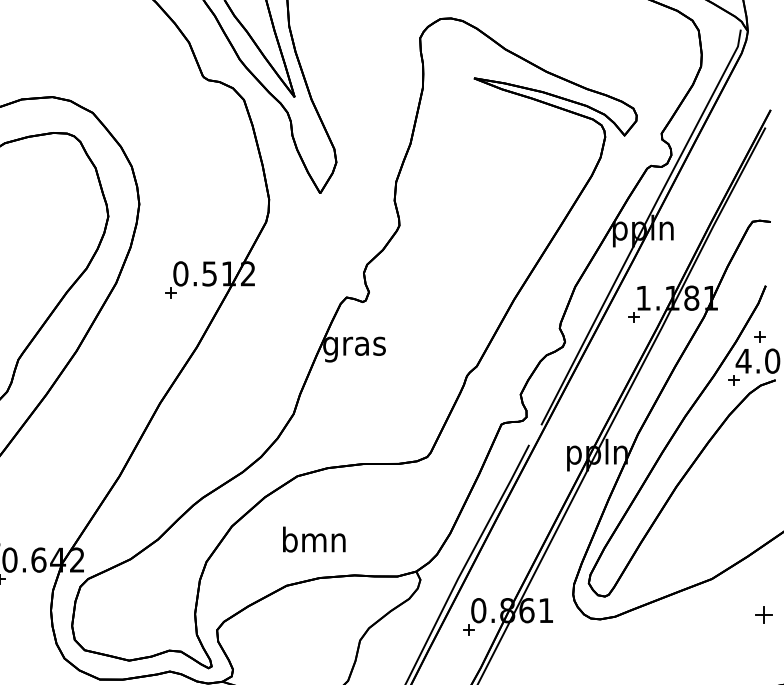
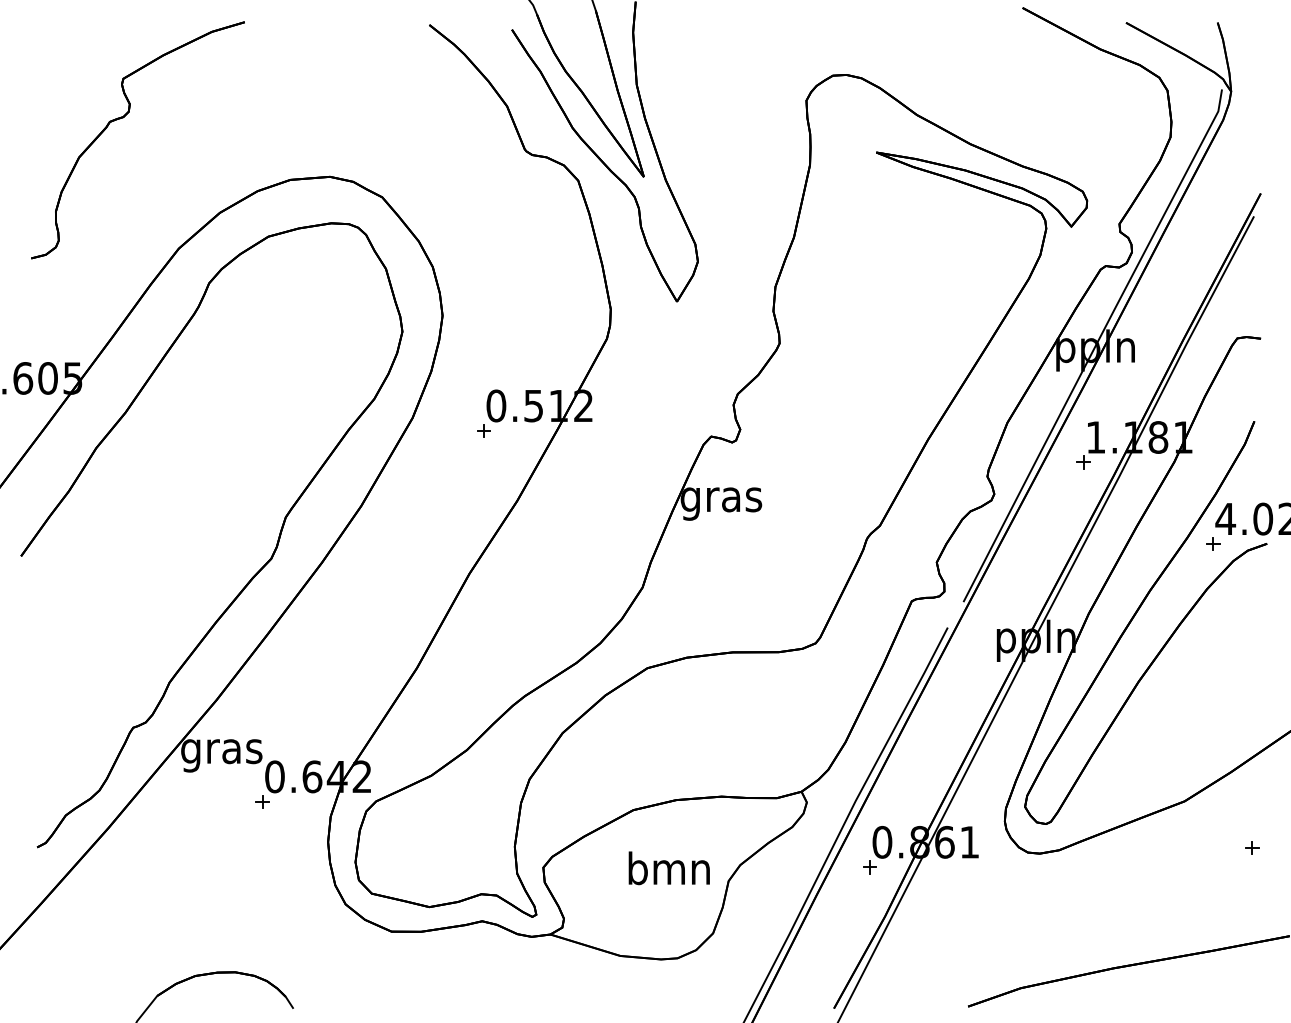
part: (759, 336) -> (1246, 487), removed
text: (313, 539) -> (668, 868), moved
part: (764, 614) -> (1252, 847), size x0.62

